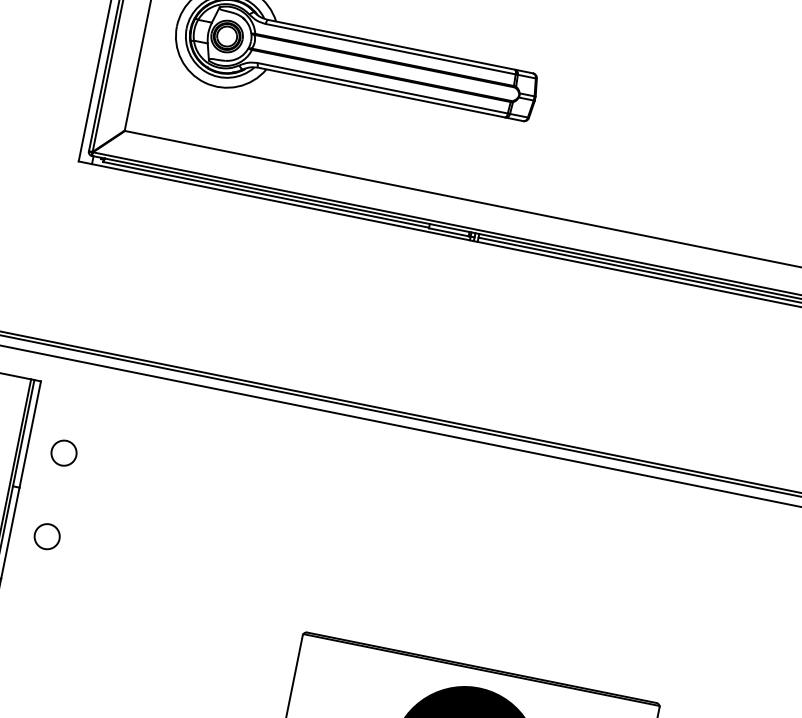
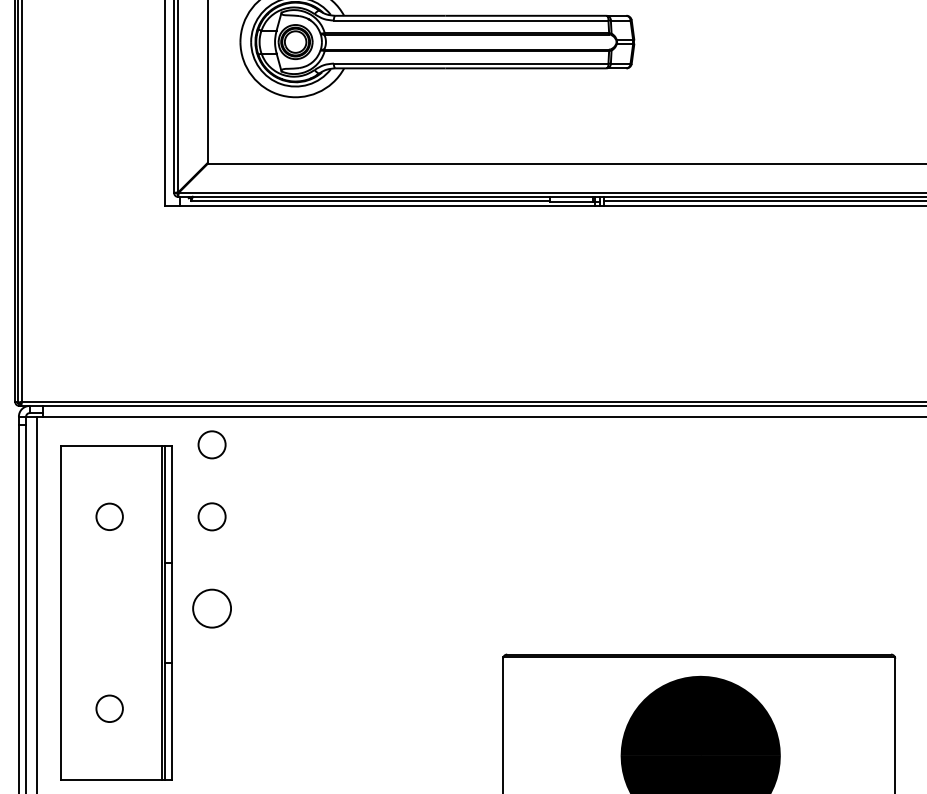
circle: (76, 387) -> (211, 444), added
circle: (46, 536) -> (211, 608), size x1.4

